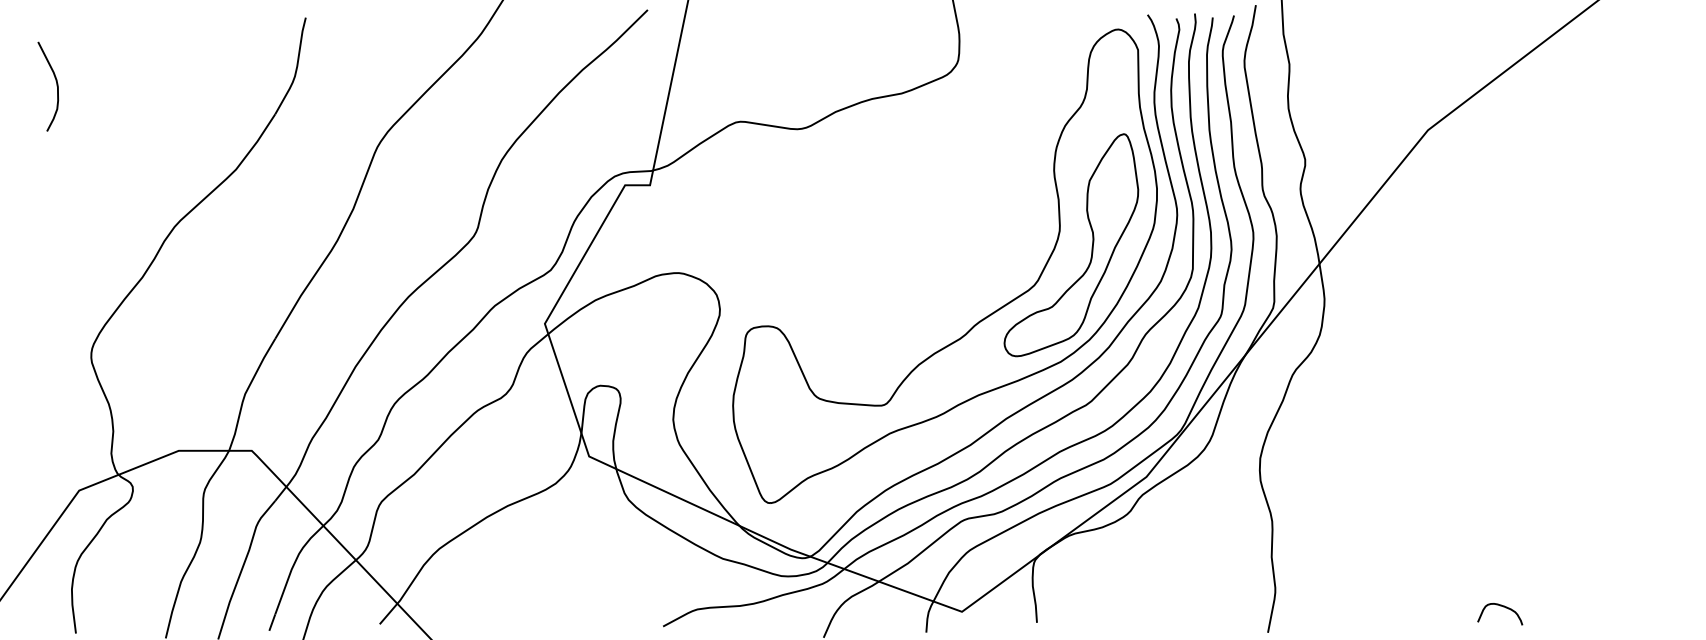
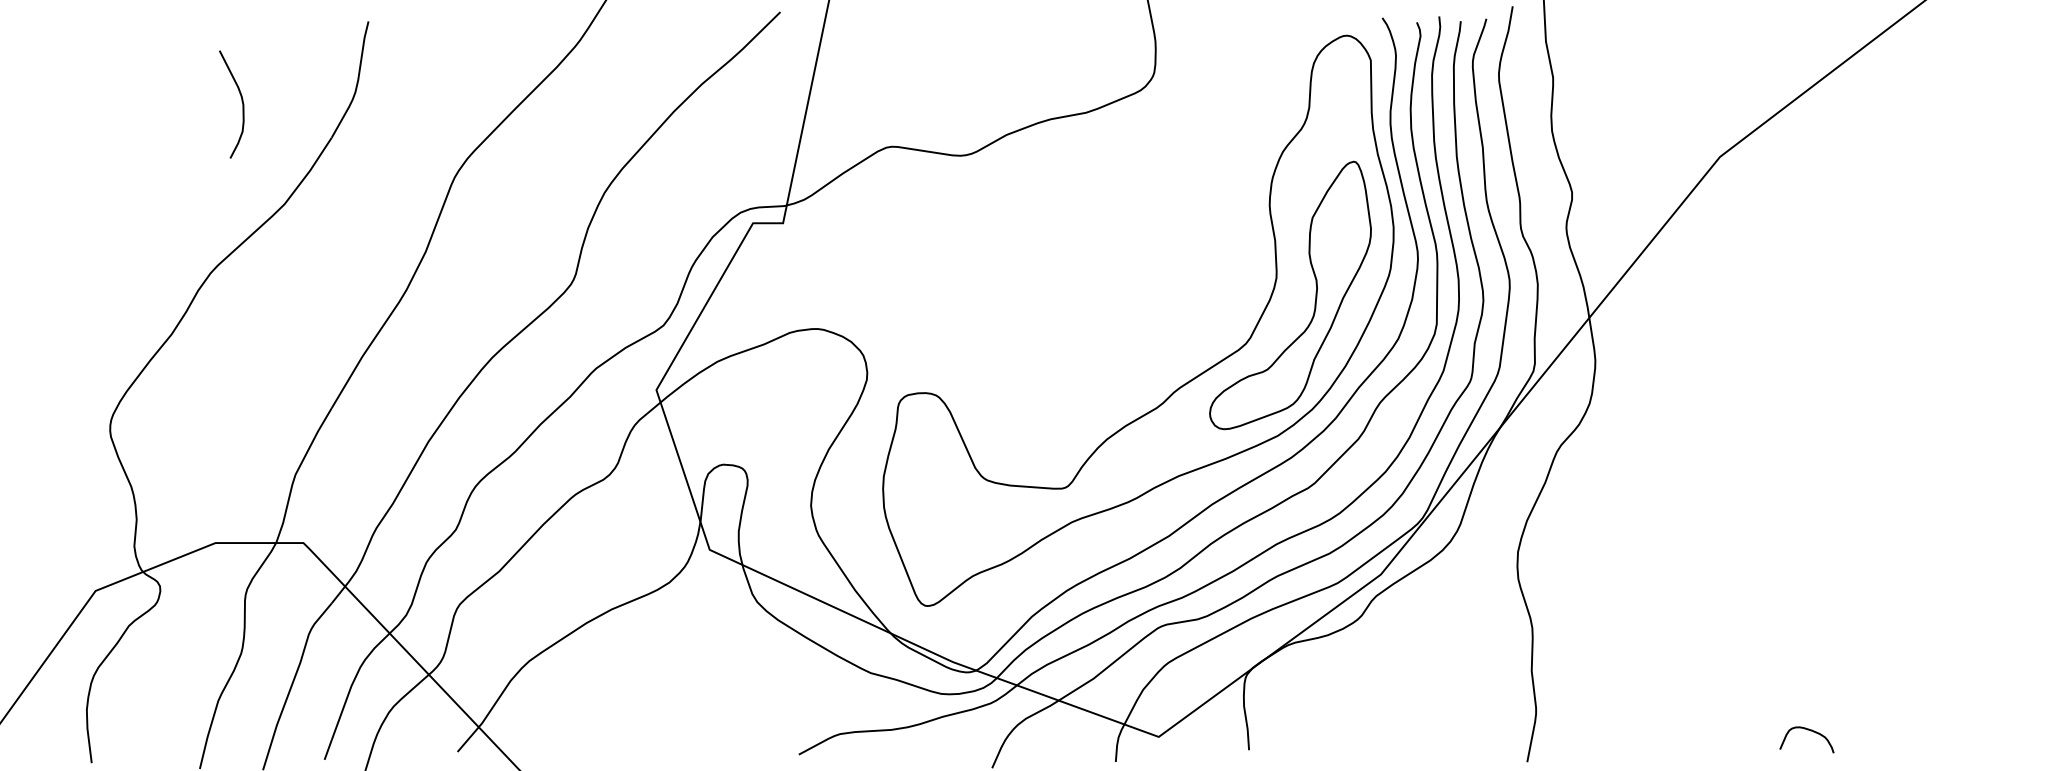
curve: (56, 86) -> (241, 104), moved

